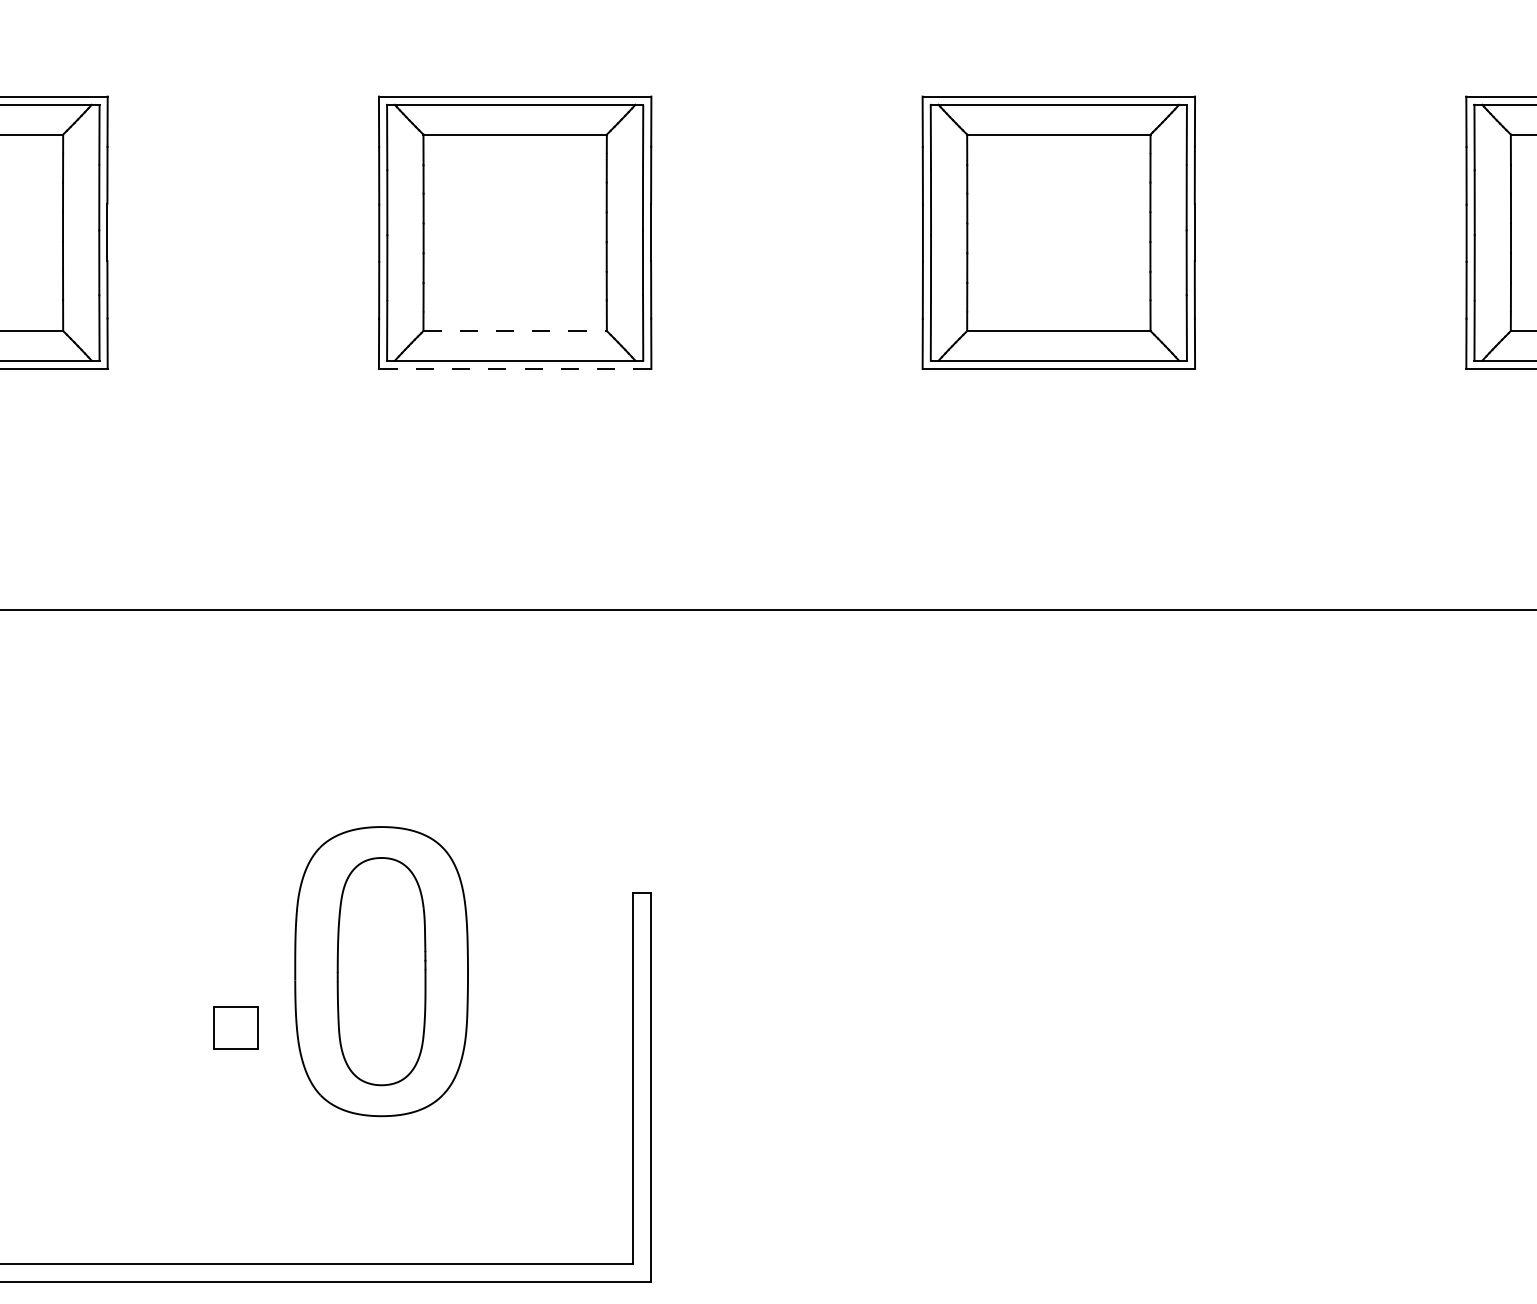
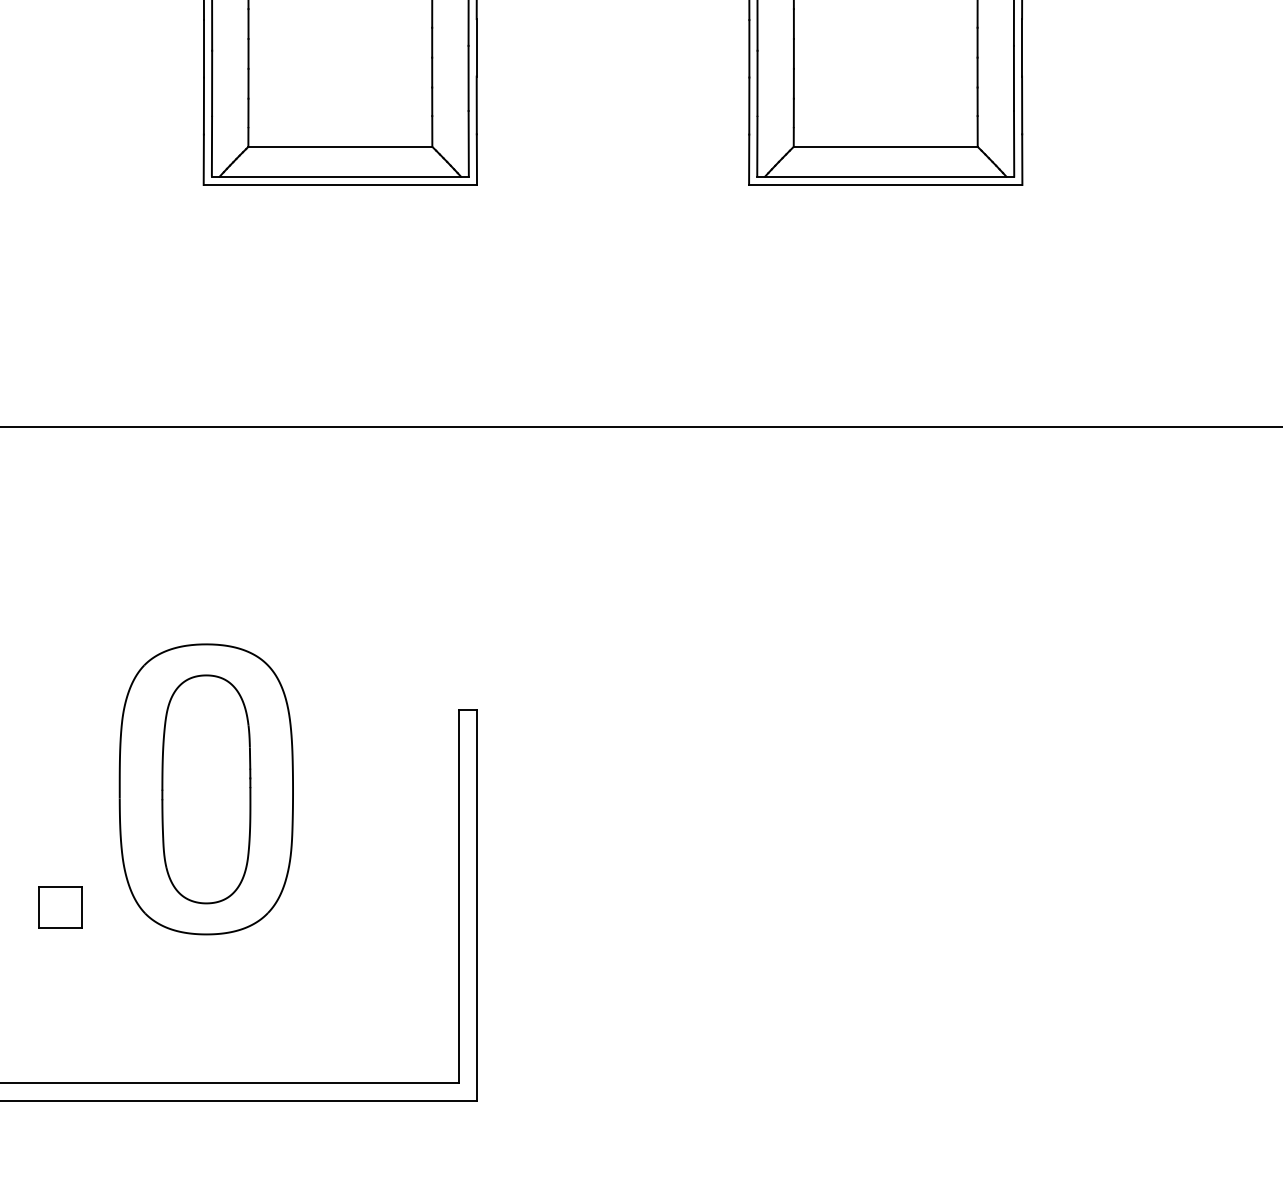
line: (515, 331) -> (340, 147), dashed -> solid
line: (514, 369) -> (339, 185), dashed -> solid
part: (235, 1027) -> (59, 906), moved

